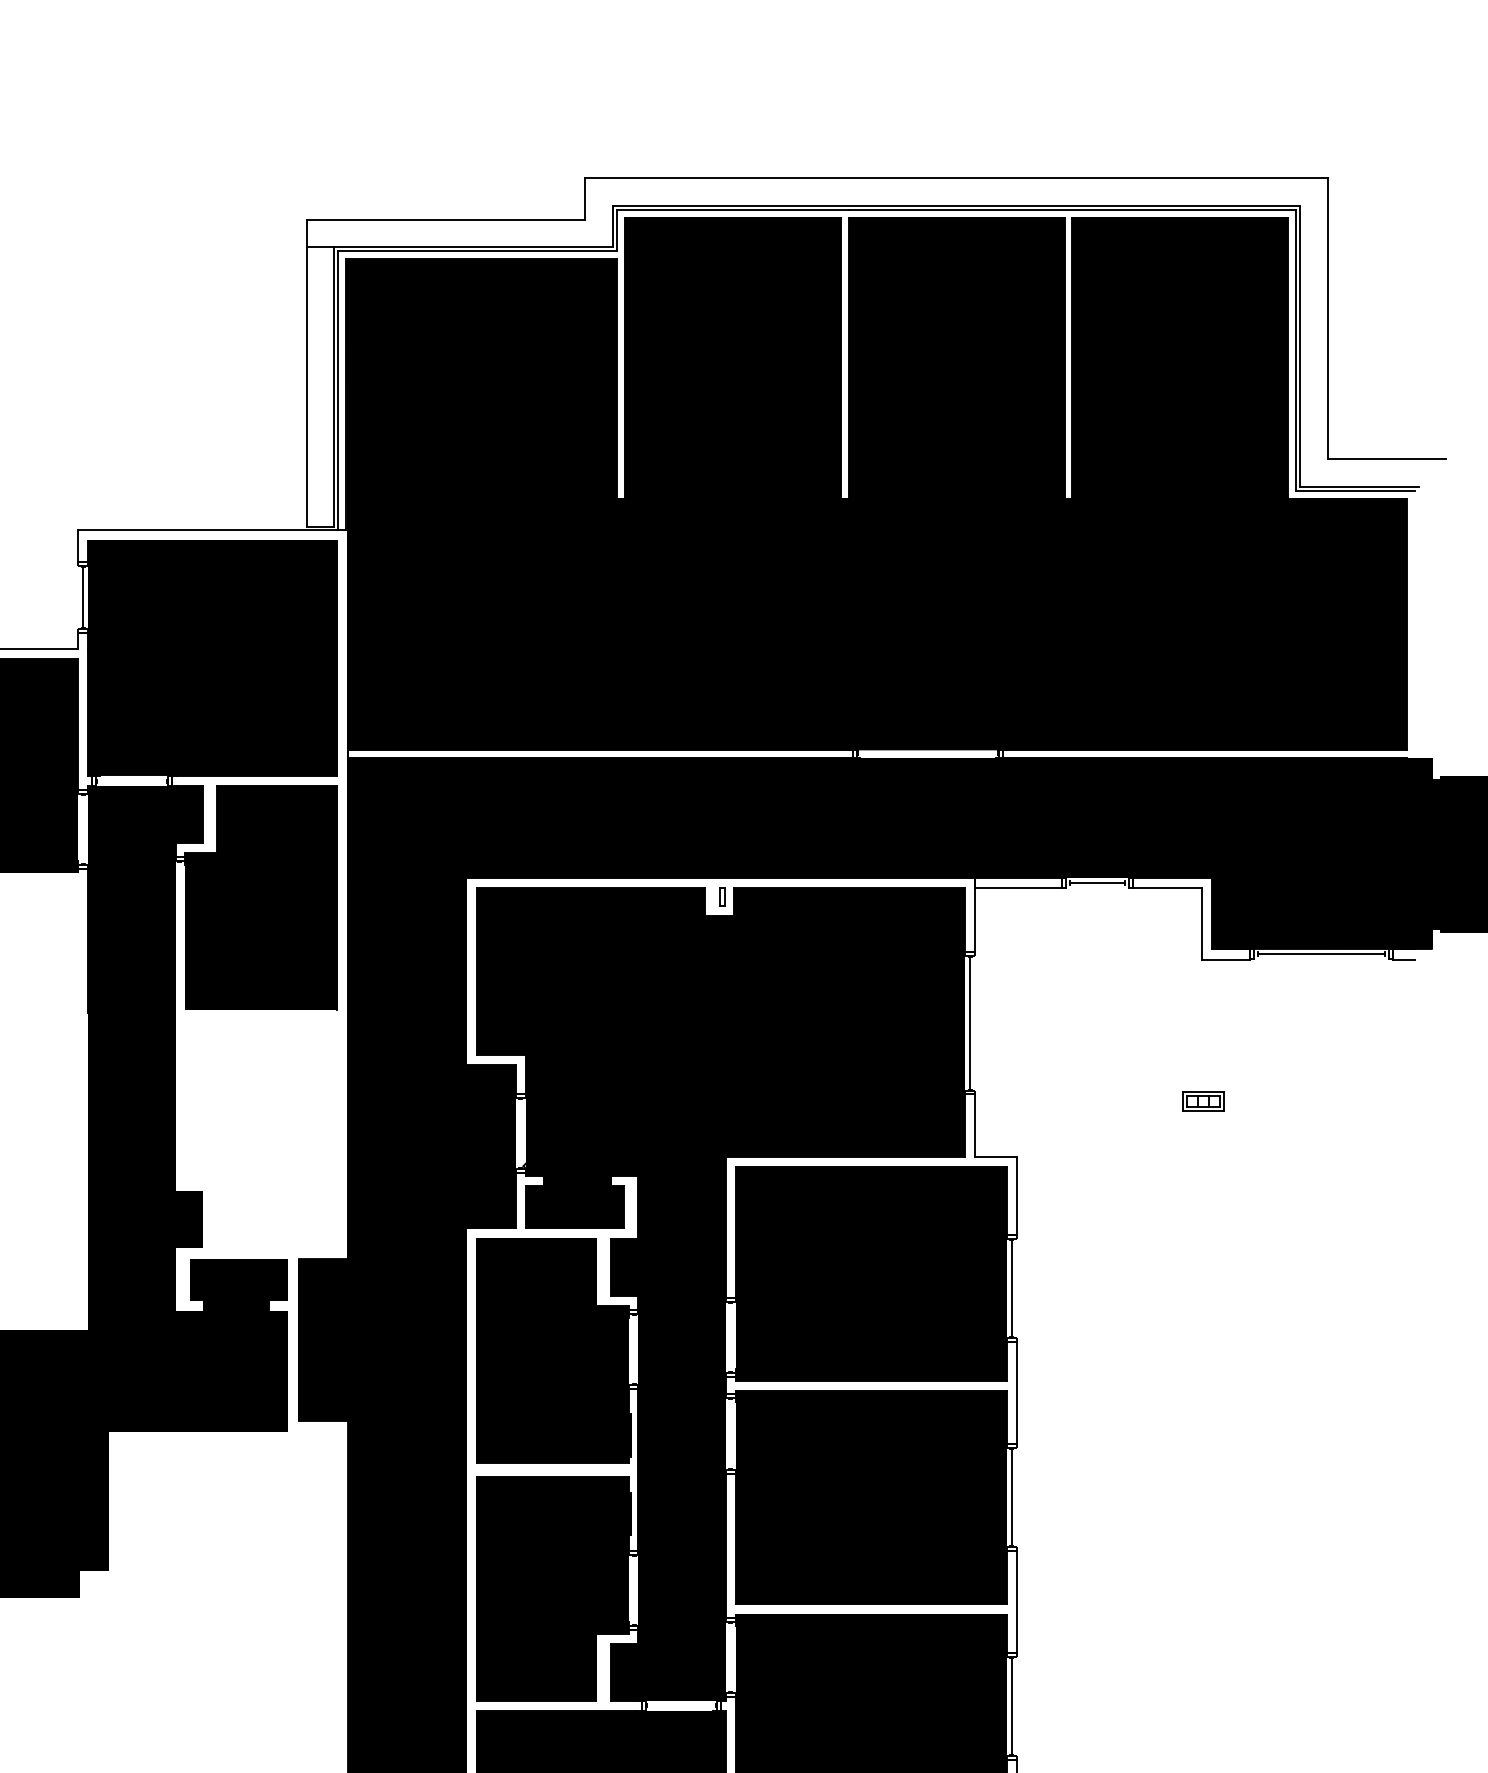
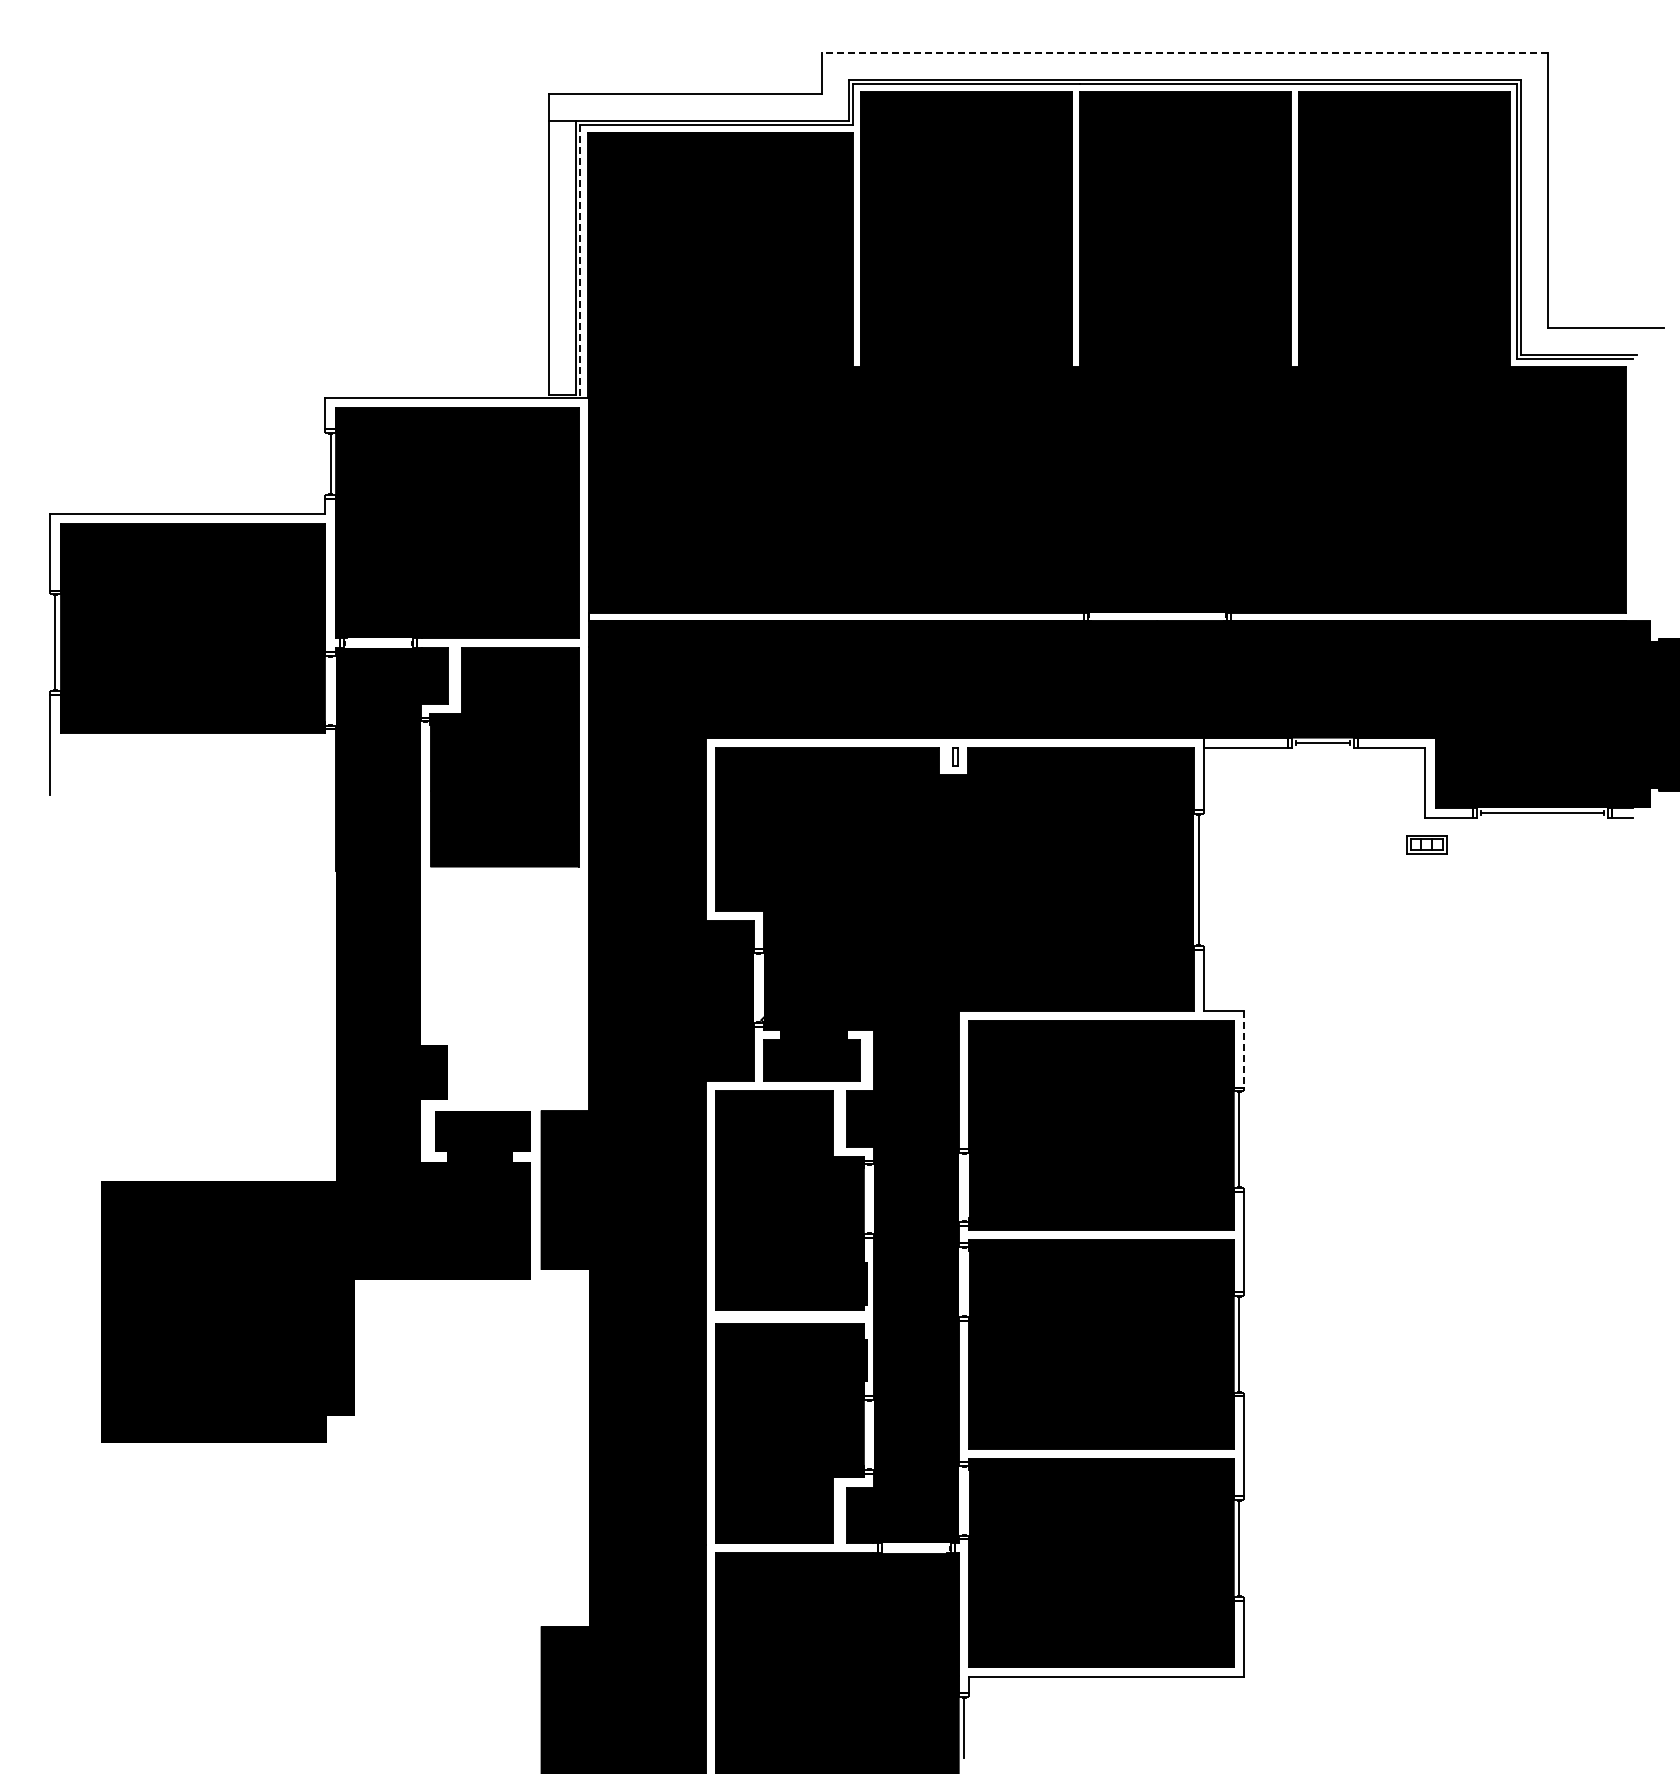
line: (955, 178) -> (1184, 53), solid -> dashed
line: (338, 390) -> (580, 261), solid -> dashed
part: (1203, 1101) -> (1426, 844), moved
line: (1017, 1196) -> (1244, 1049), solid -> dashed

